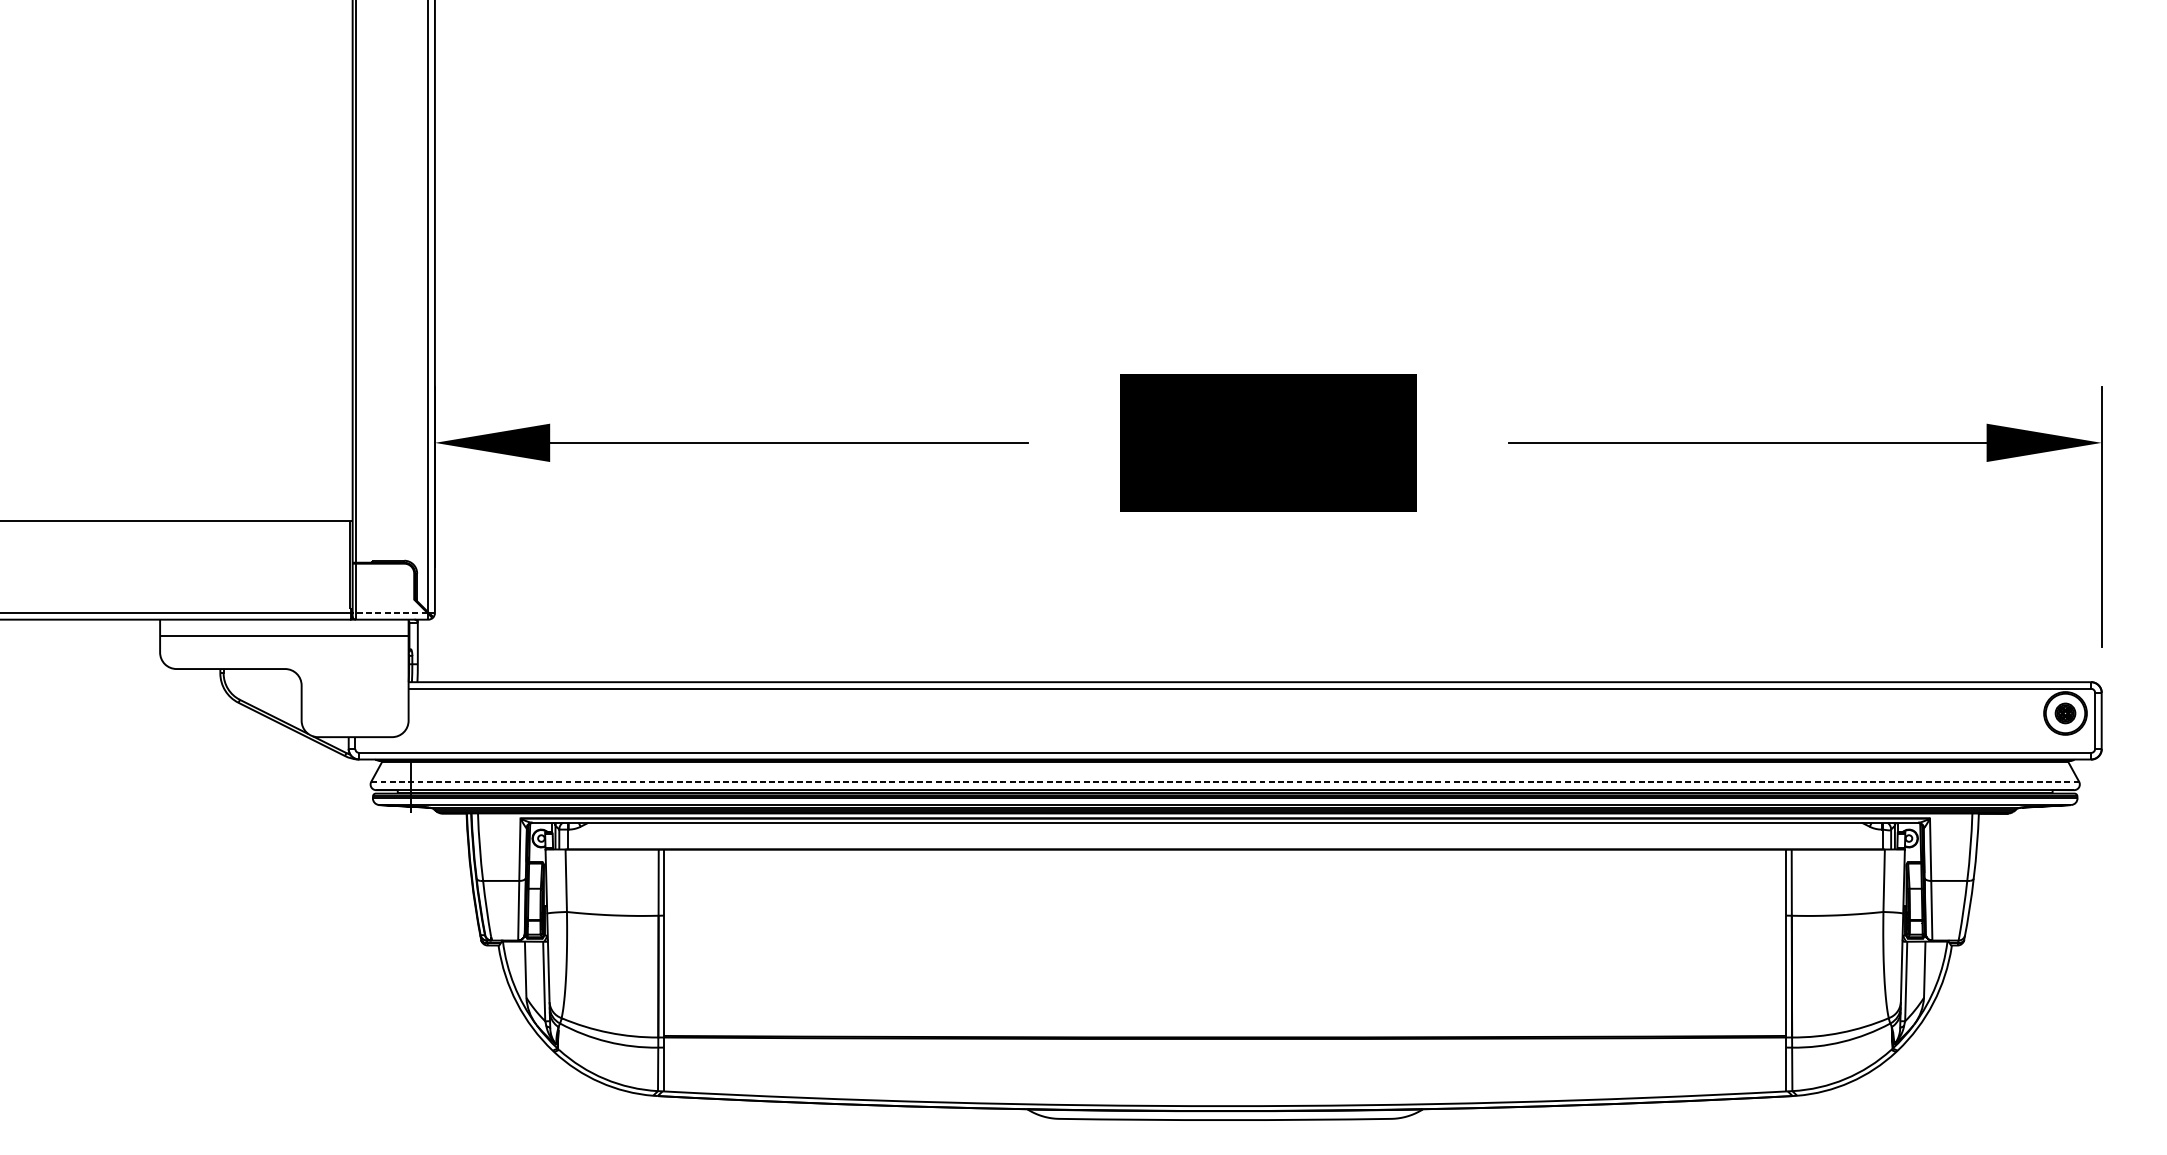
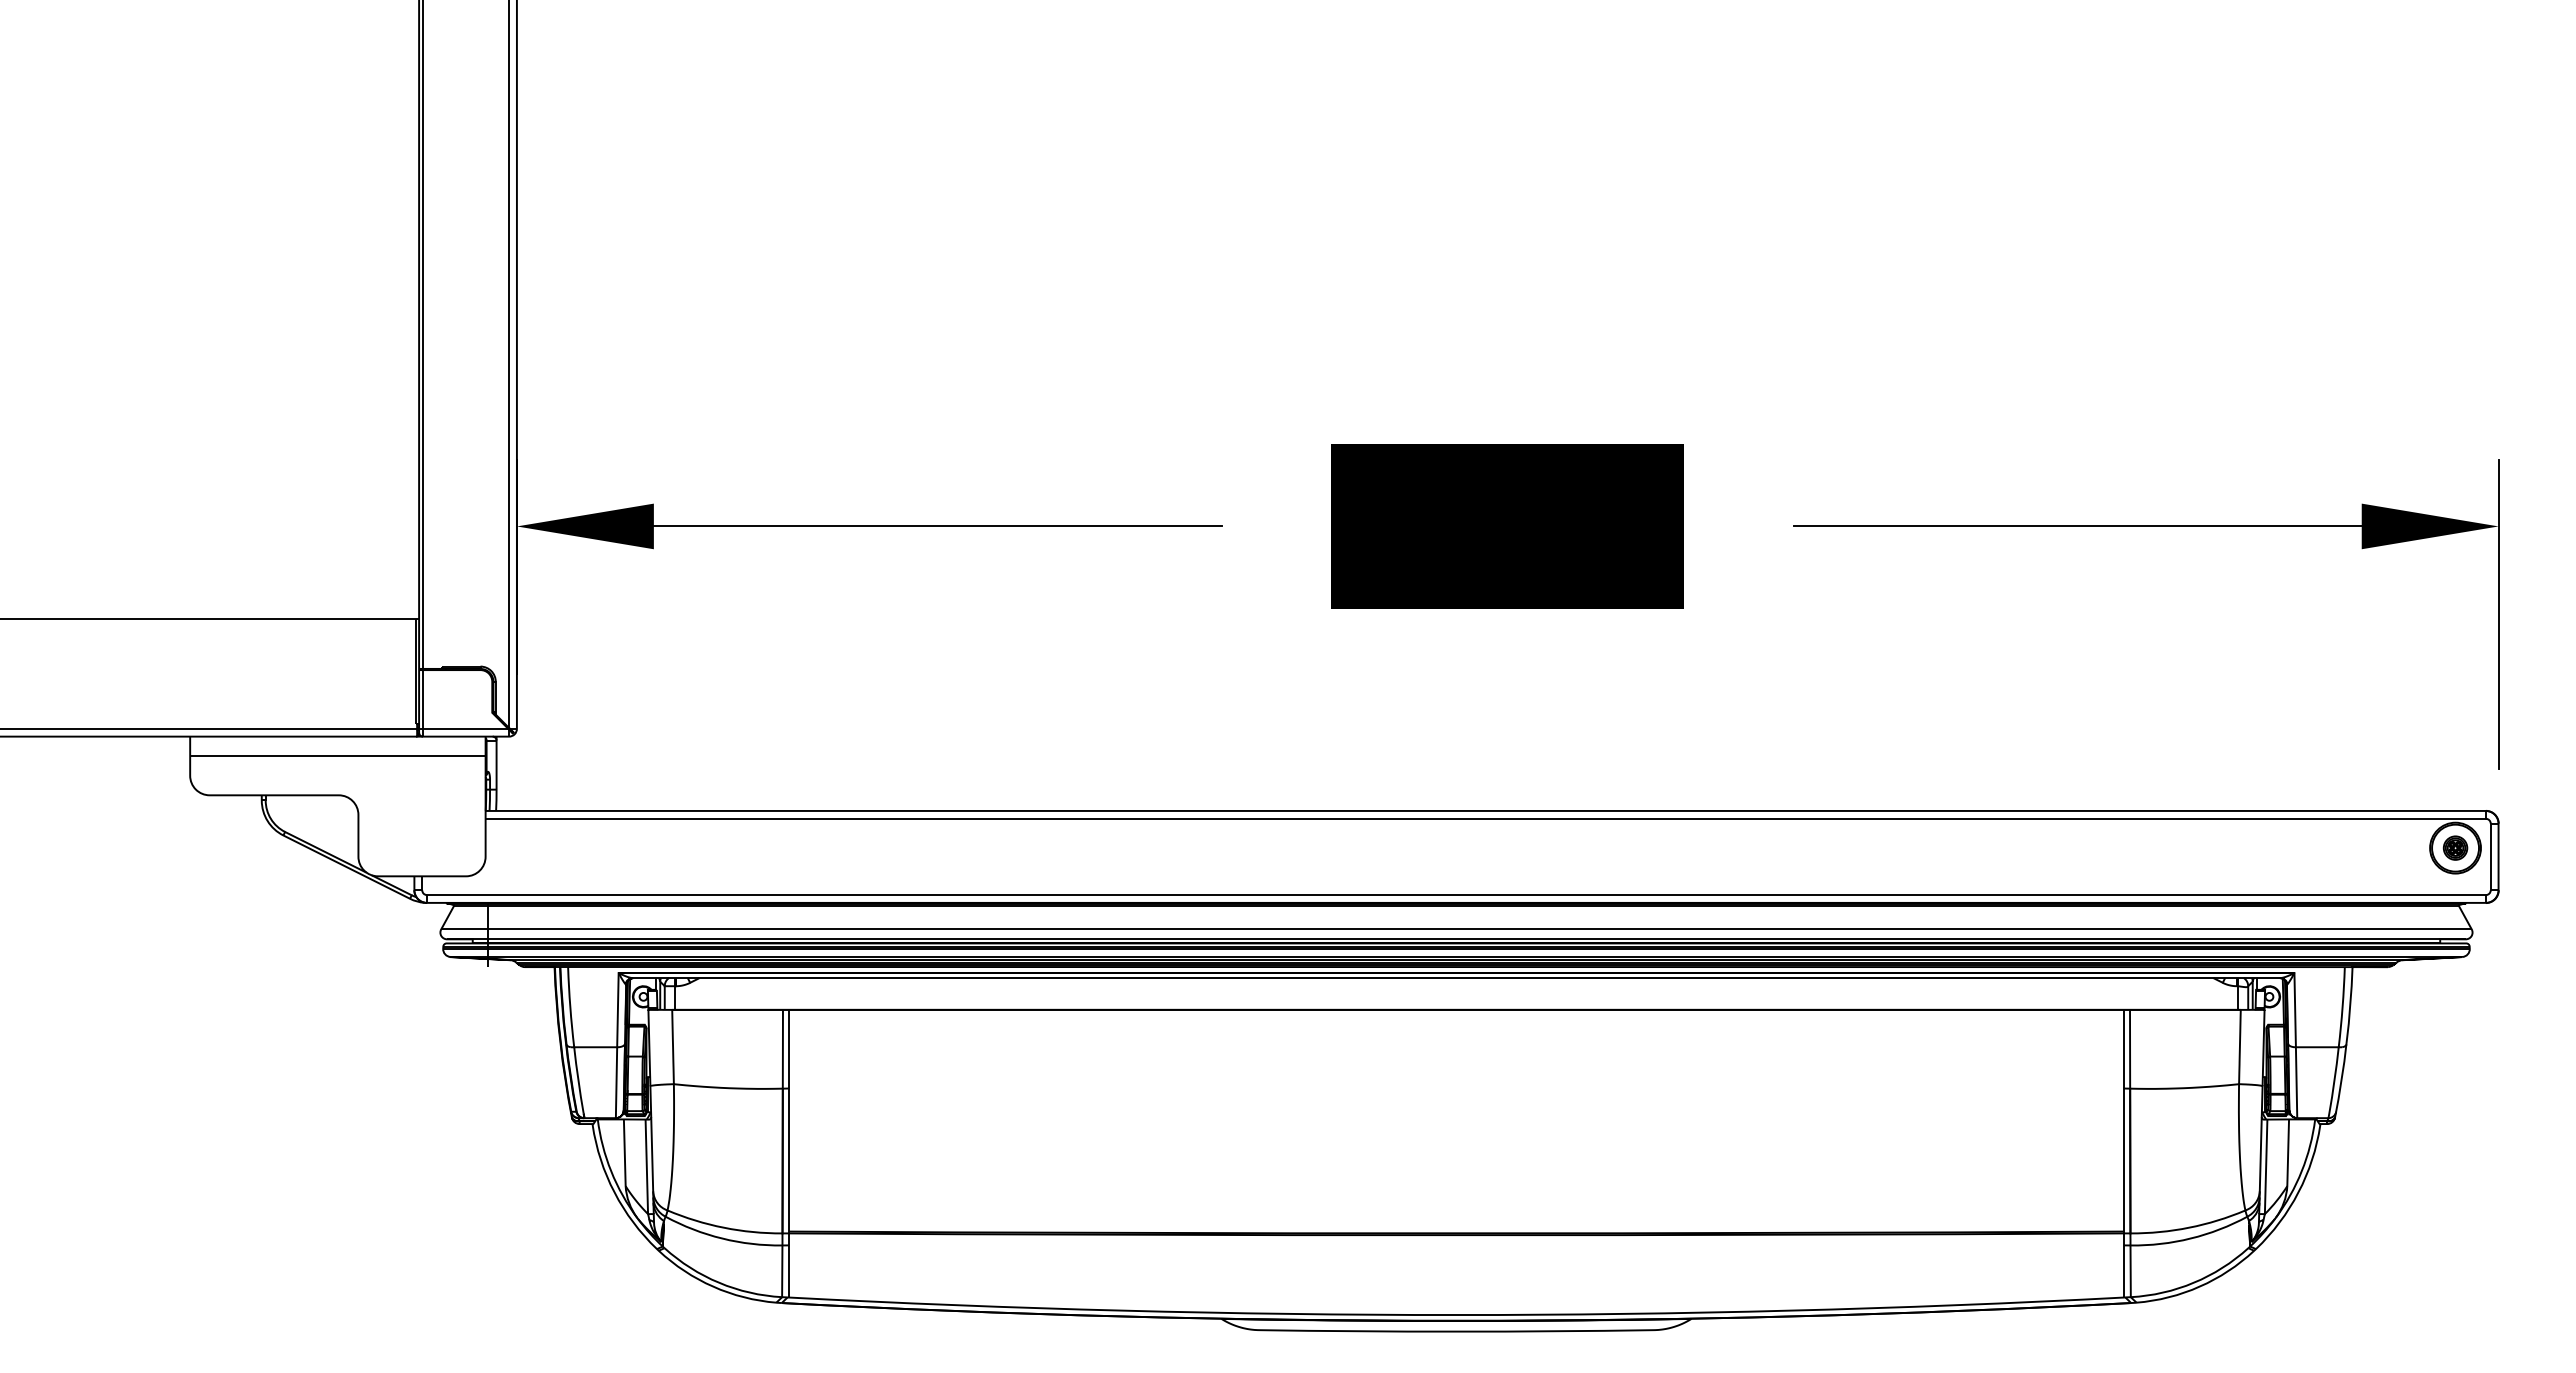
line: (390, 612) -> (463, 728), dashed -> solid
line: (1225, 781) -> (1456, 929), dashed -> solid

